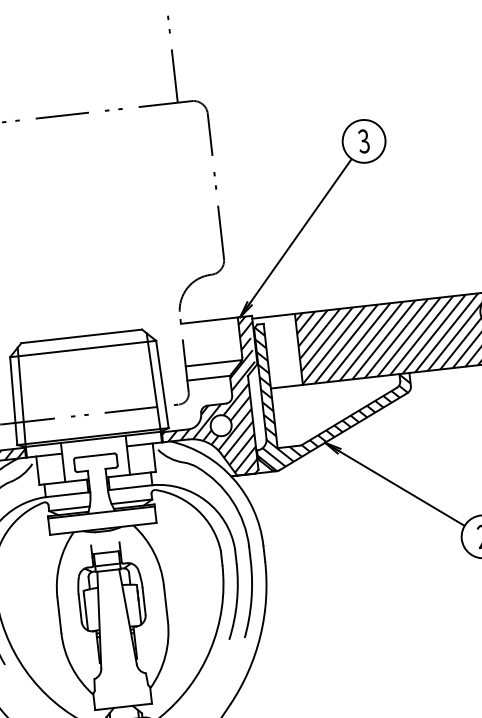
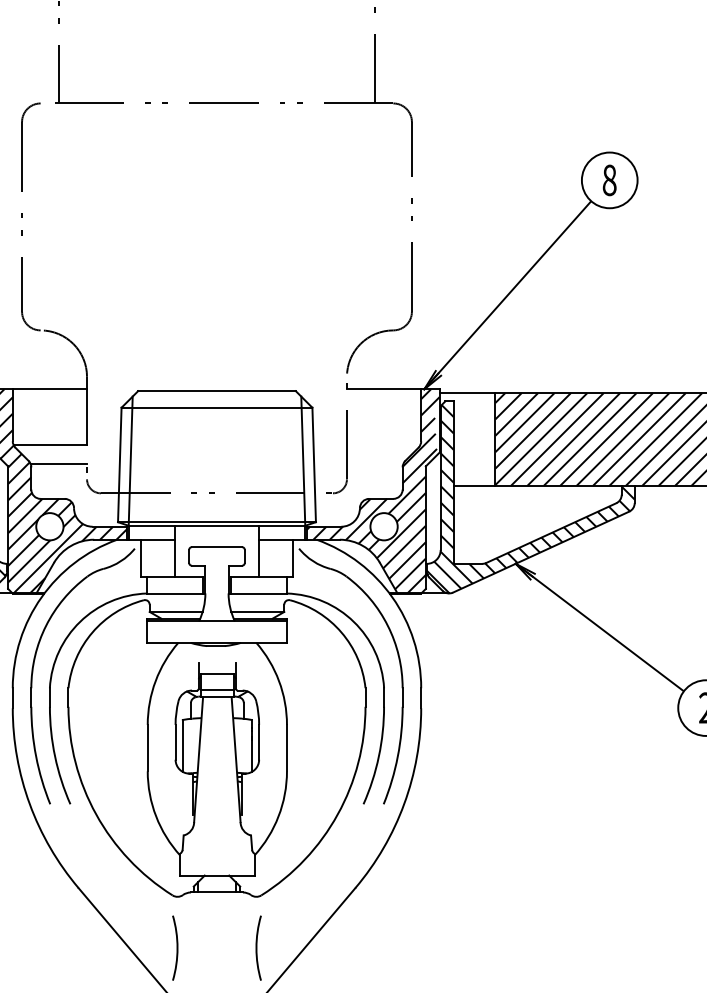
text: (363, 140) -> (609, 179), 3 -> 8
line: (213, 363) -> (383, 445), removed
line: (208, 378) -> (374, 463), removed

